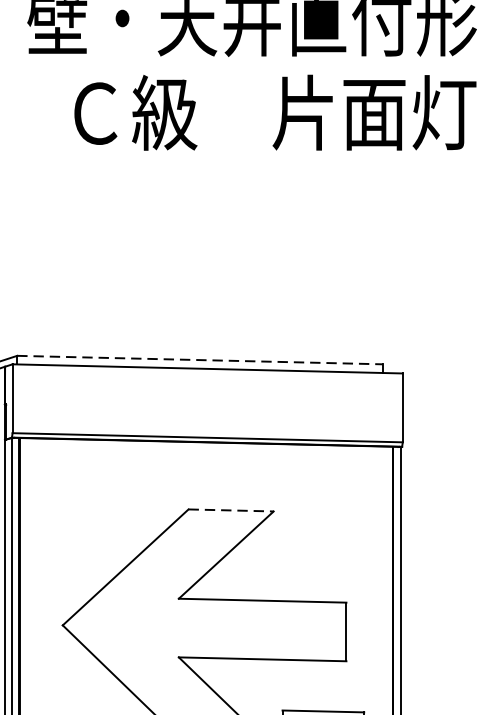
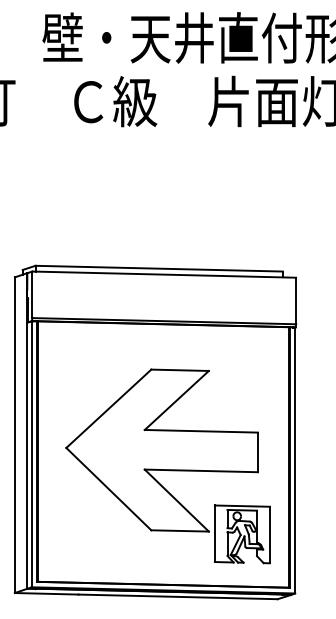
line: (200, 359) -> (159, 268), dashed -> solid
line: (231, 510) -> (180, 370), dashed -> solid

